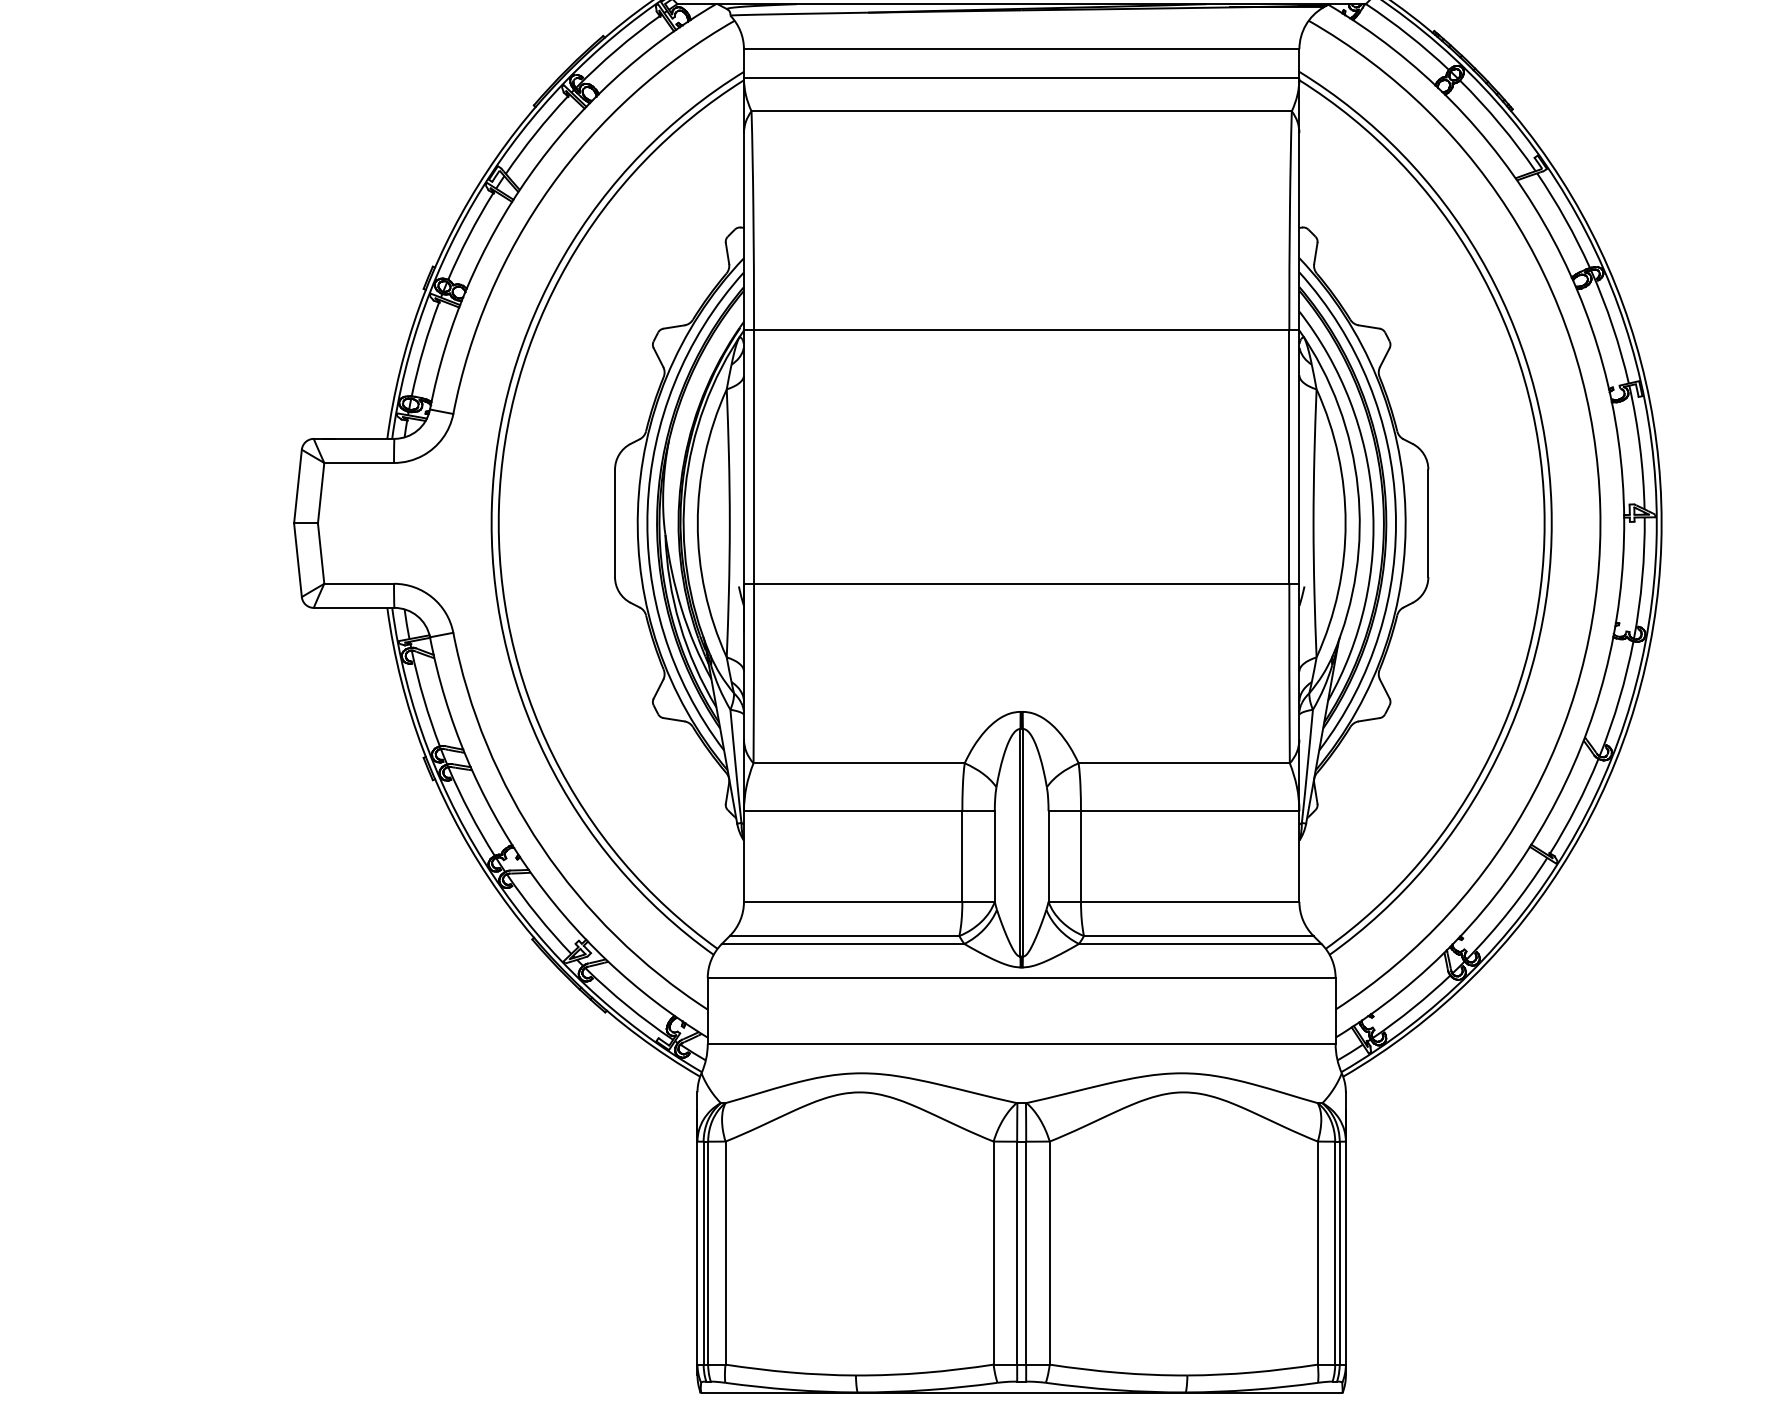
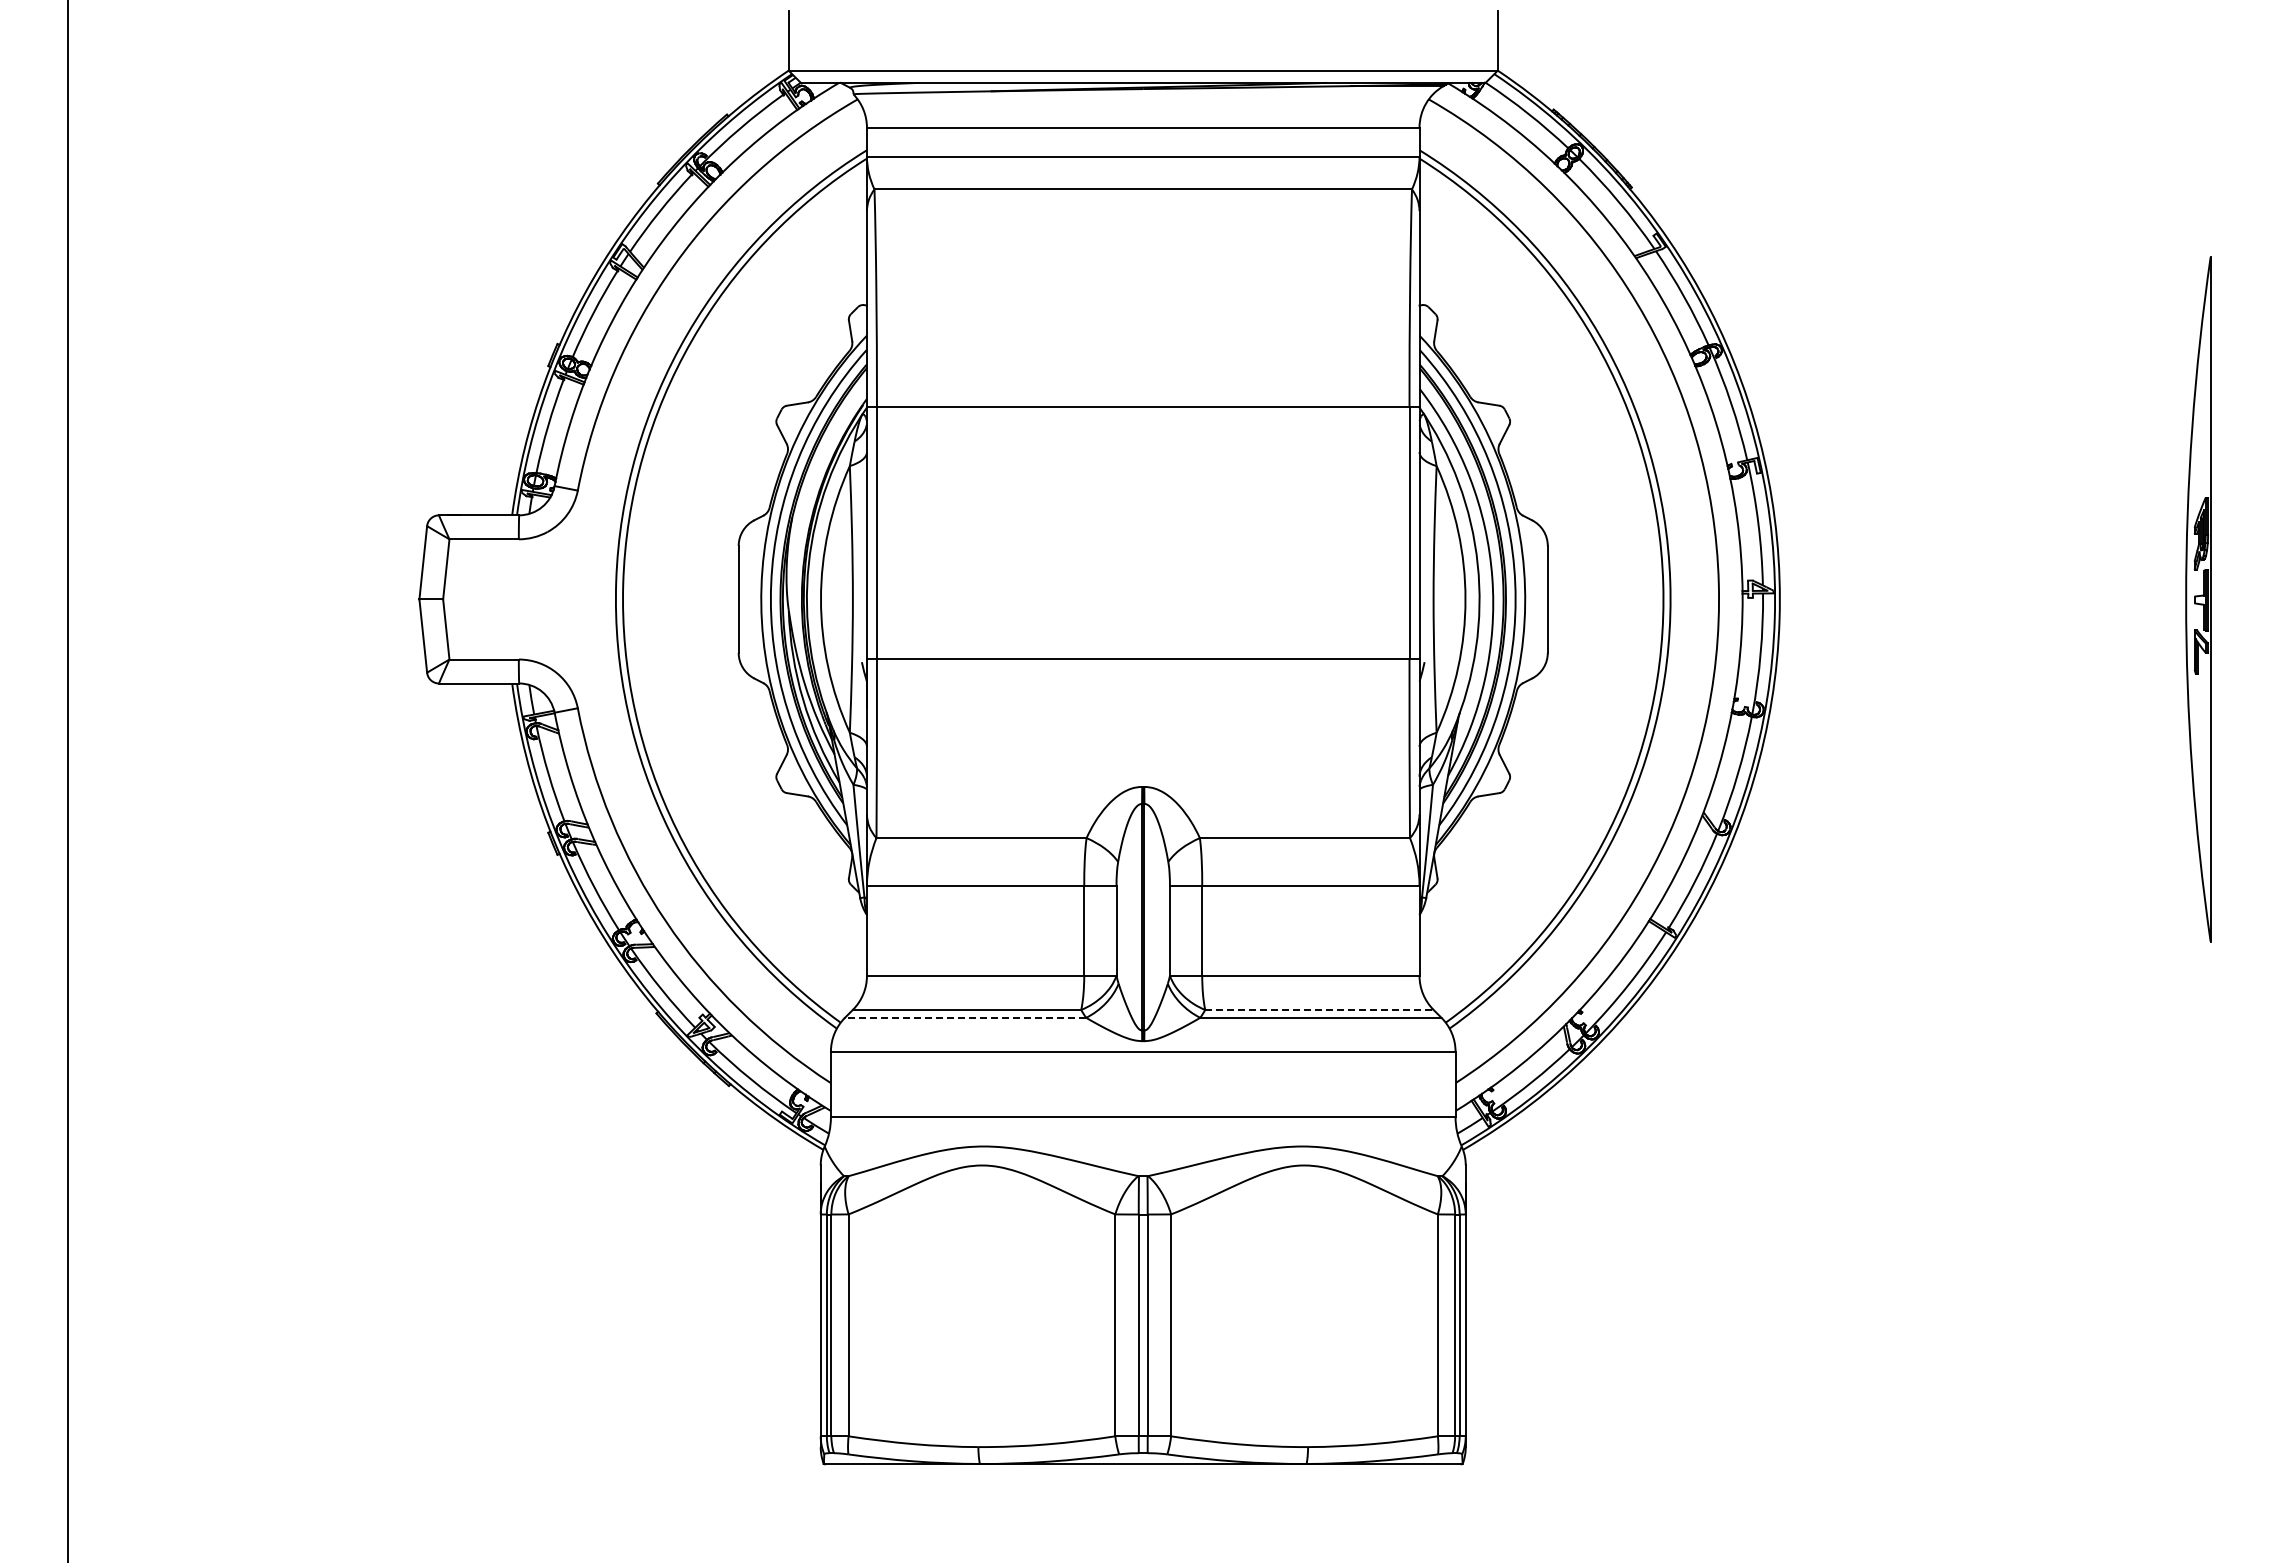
line: (1198, 935) -> (1319, 1009), solid -> dashed
line: (843, 943) -> (965, 1017), solid -> dashed

